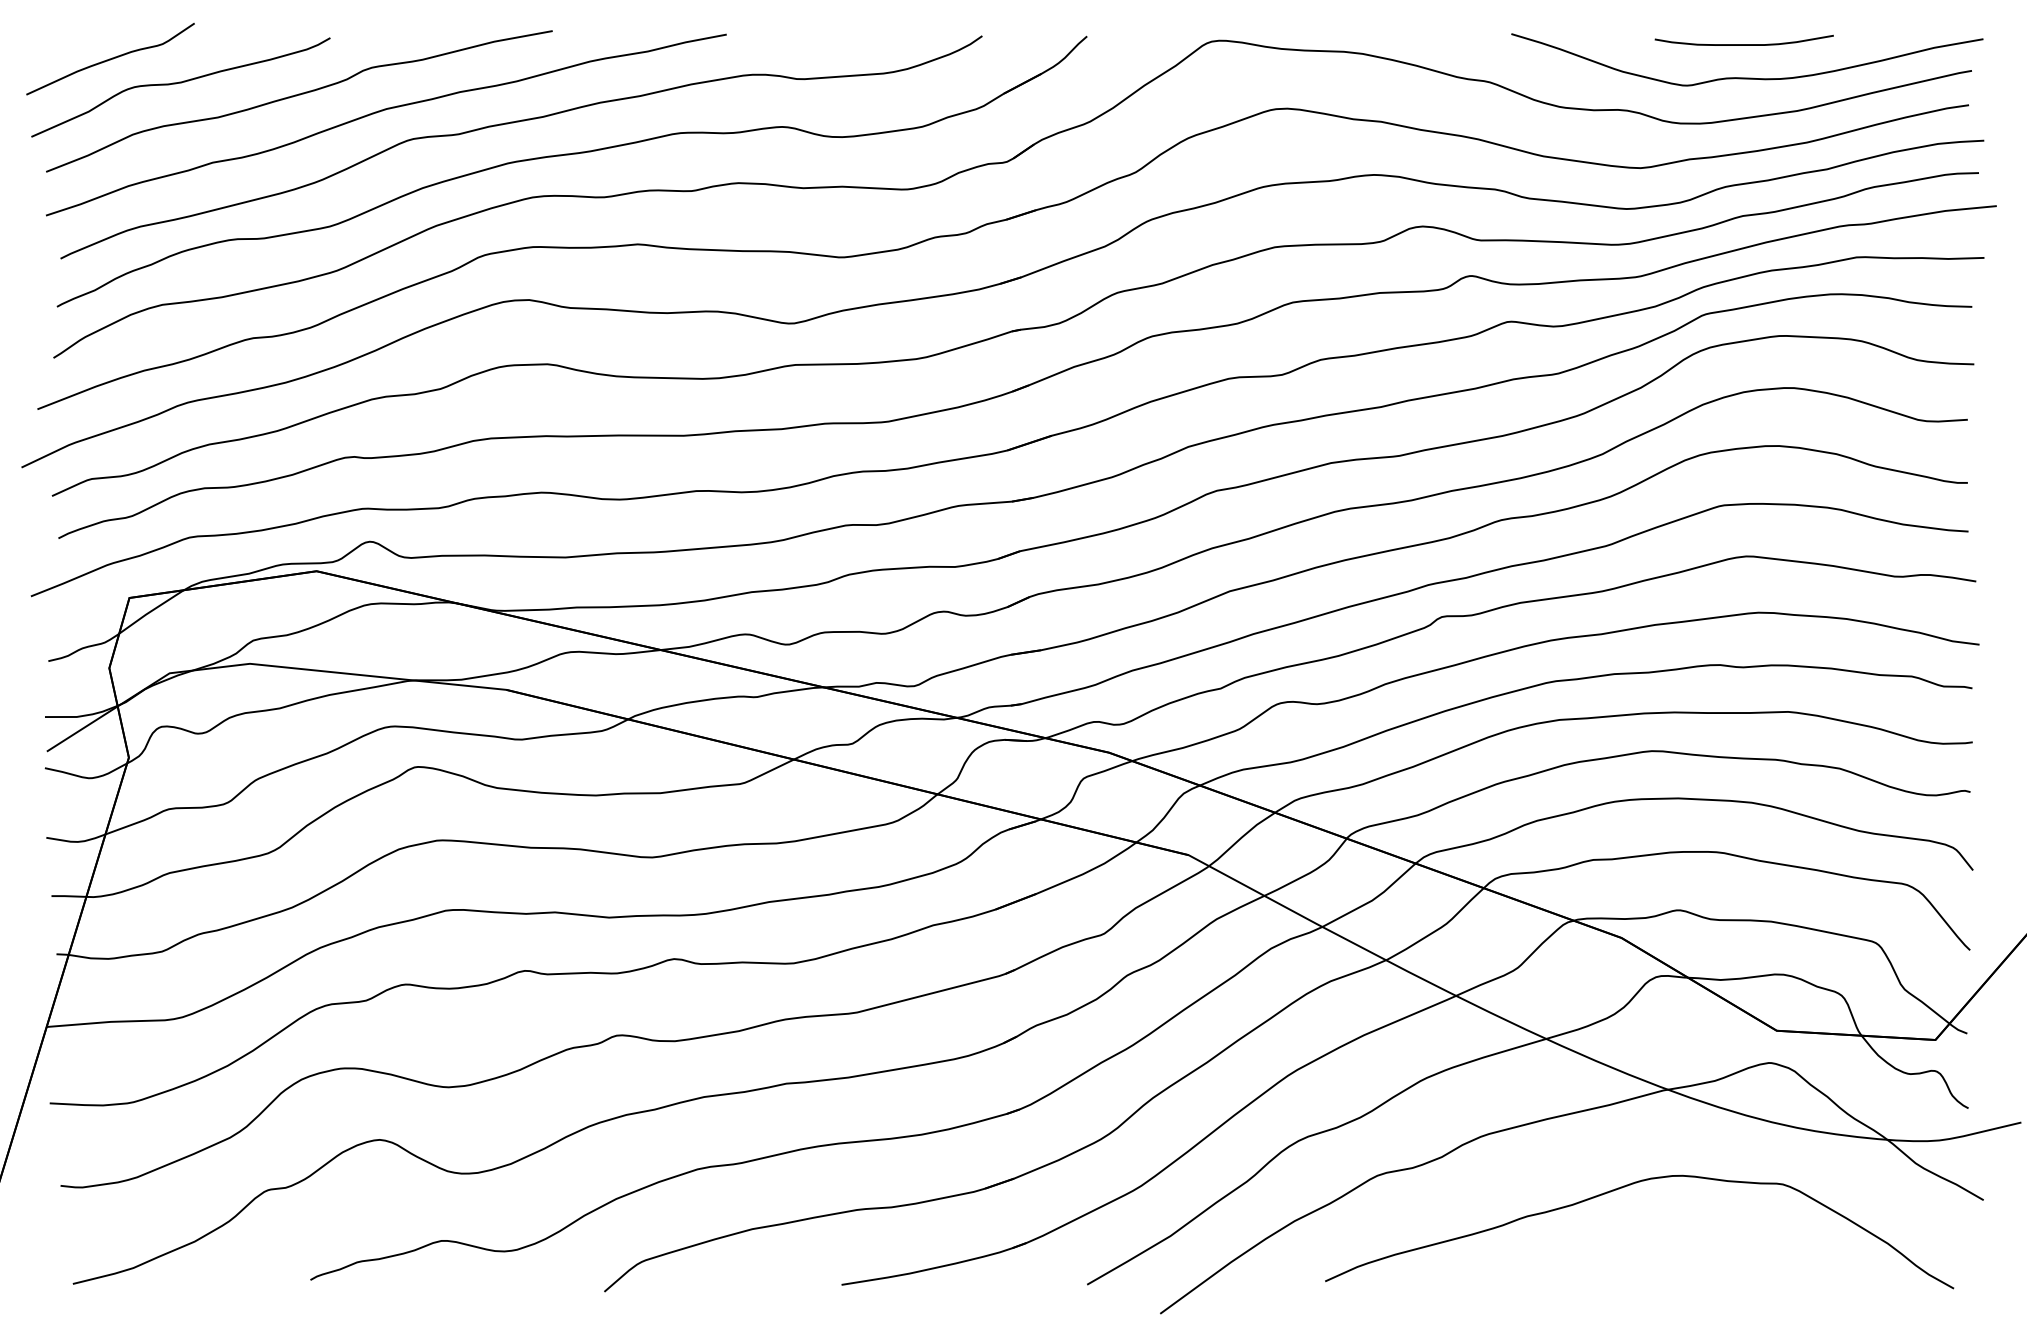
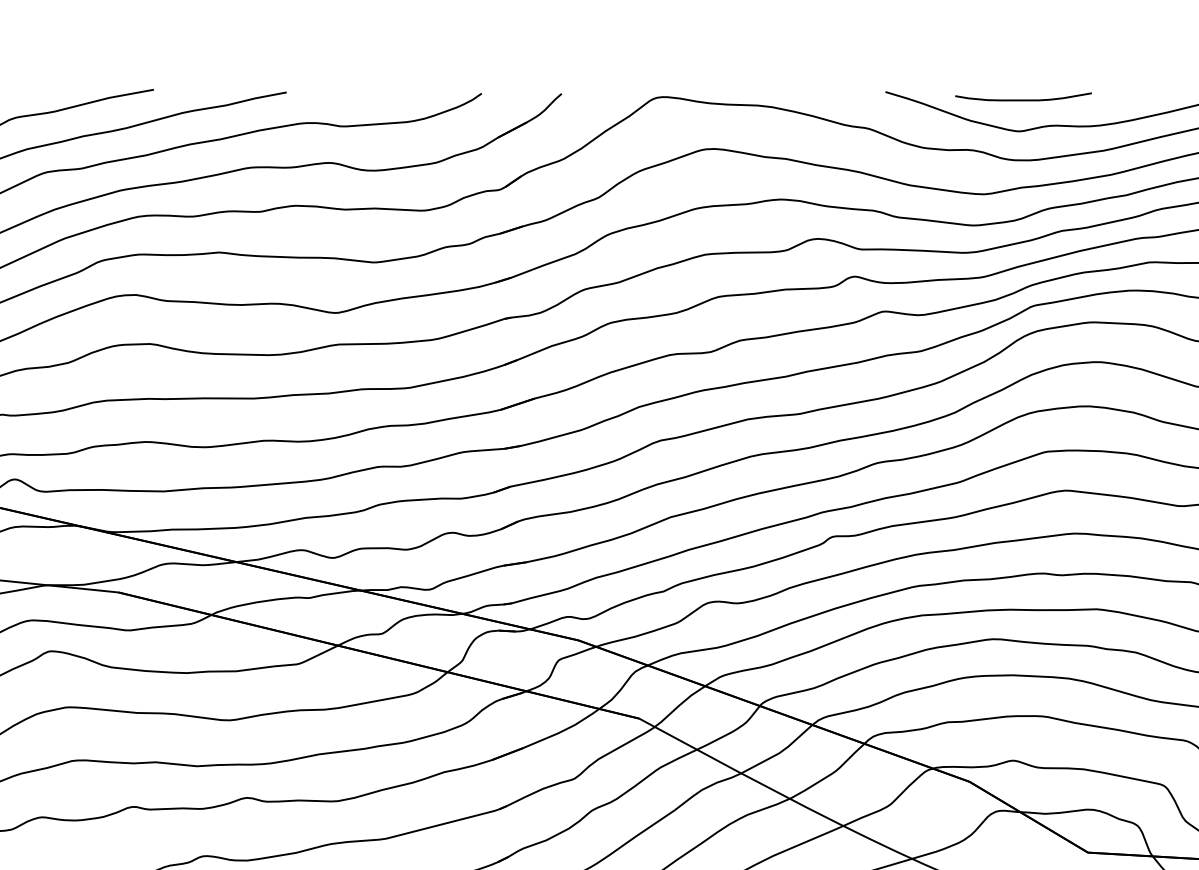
curve: (1743, 44) -> (1022, 99), moved

